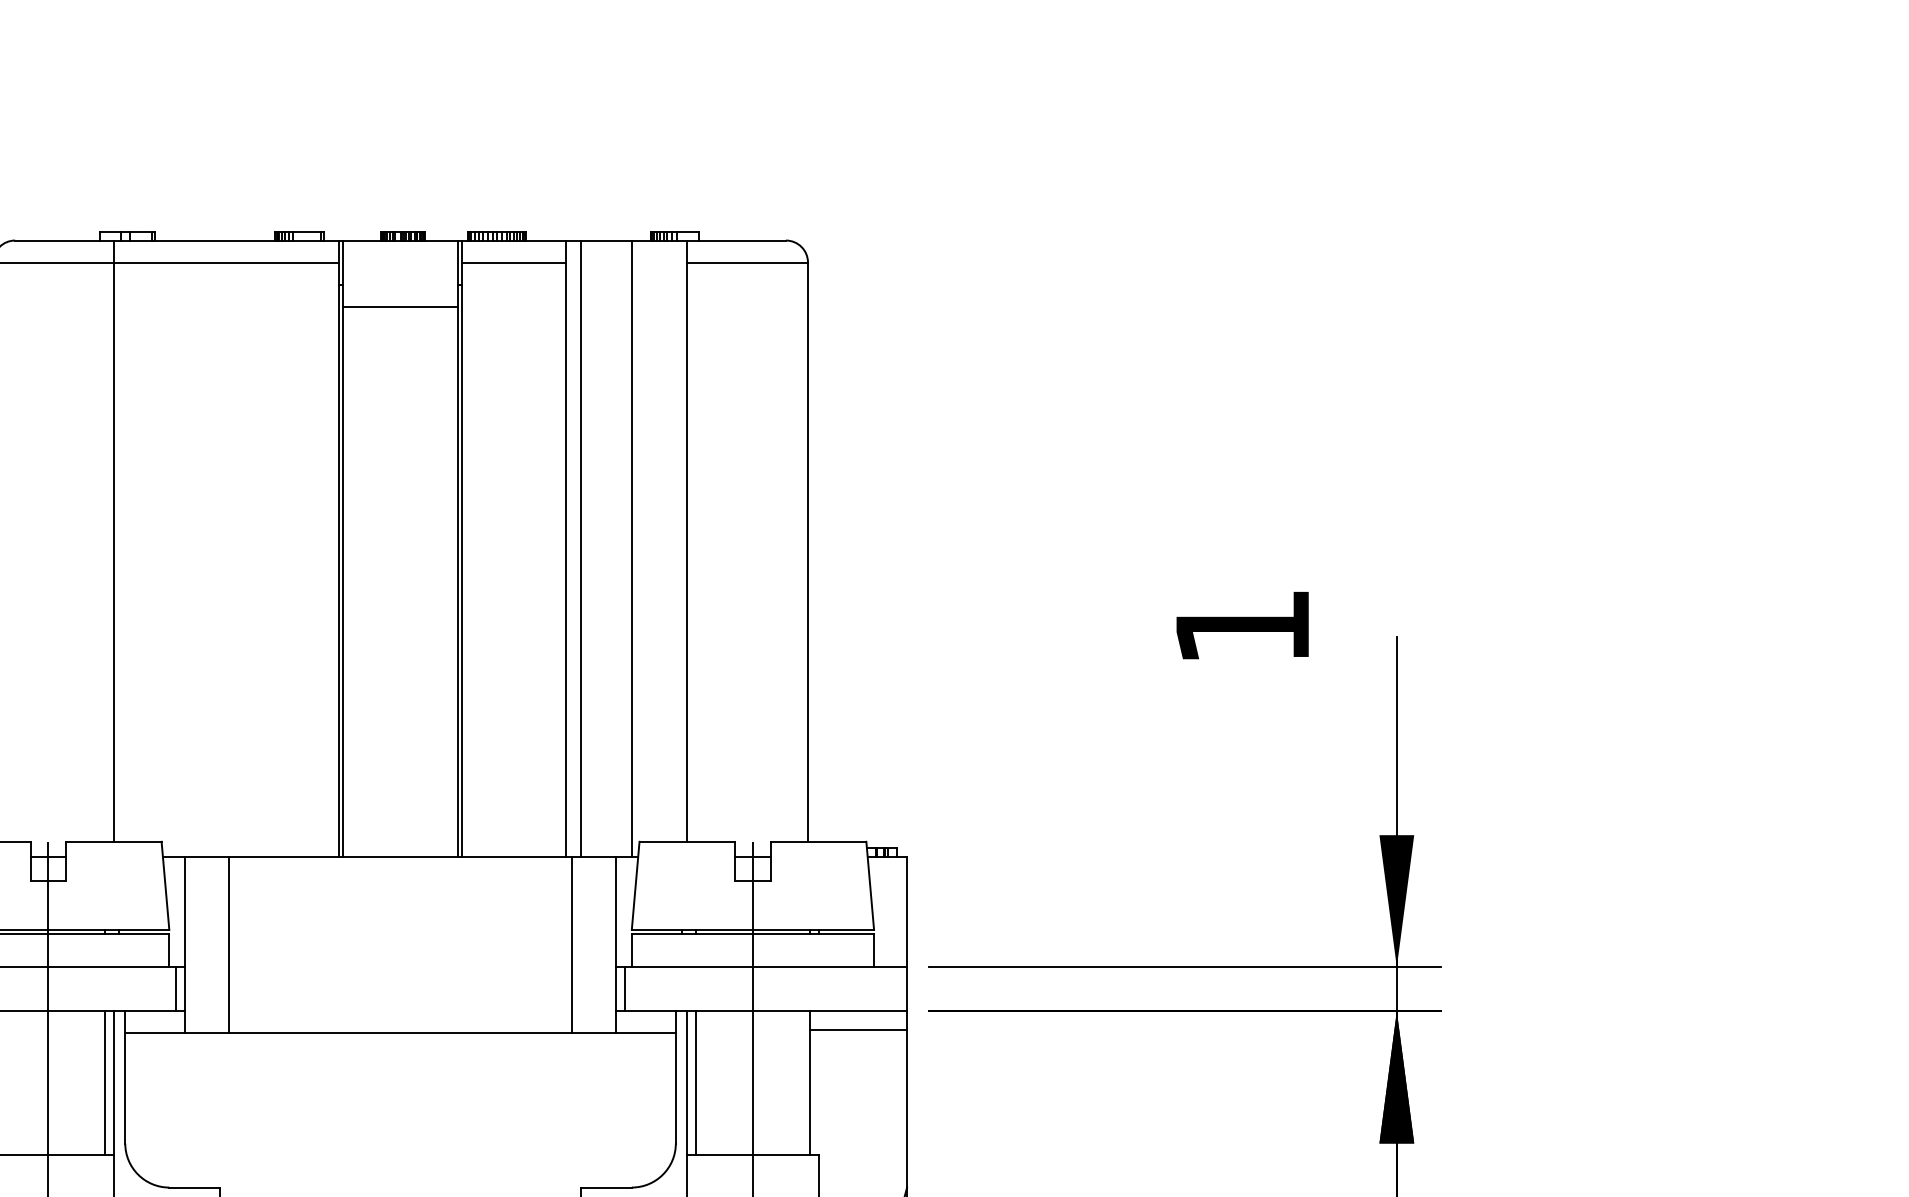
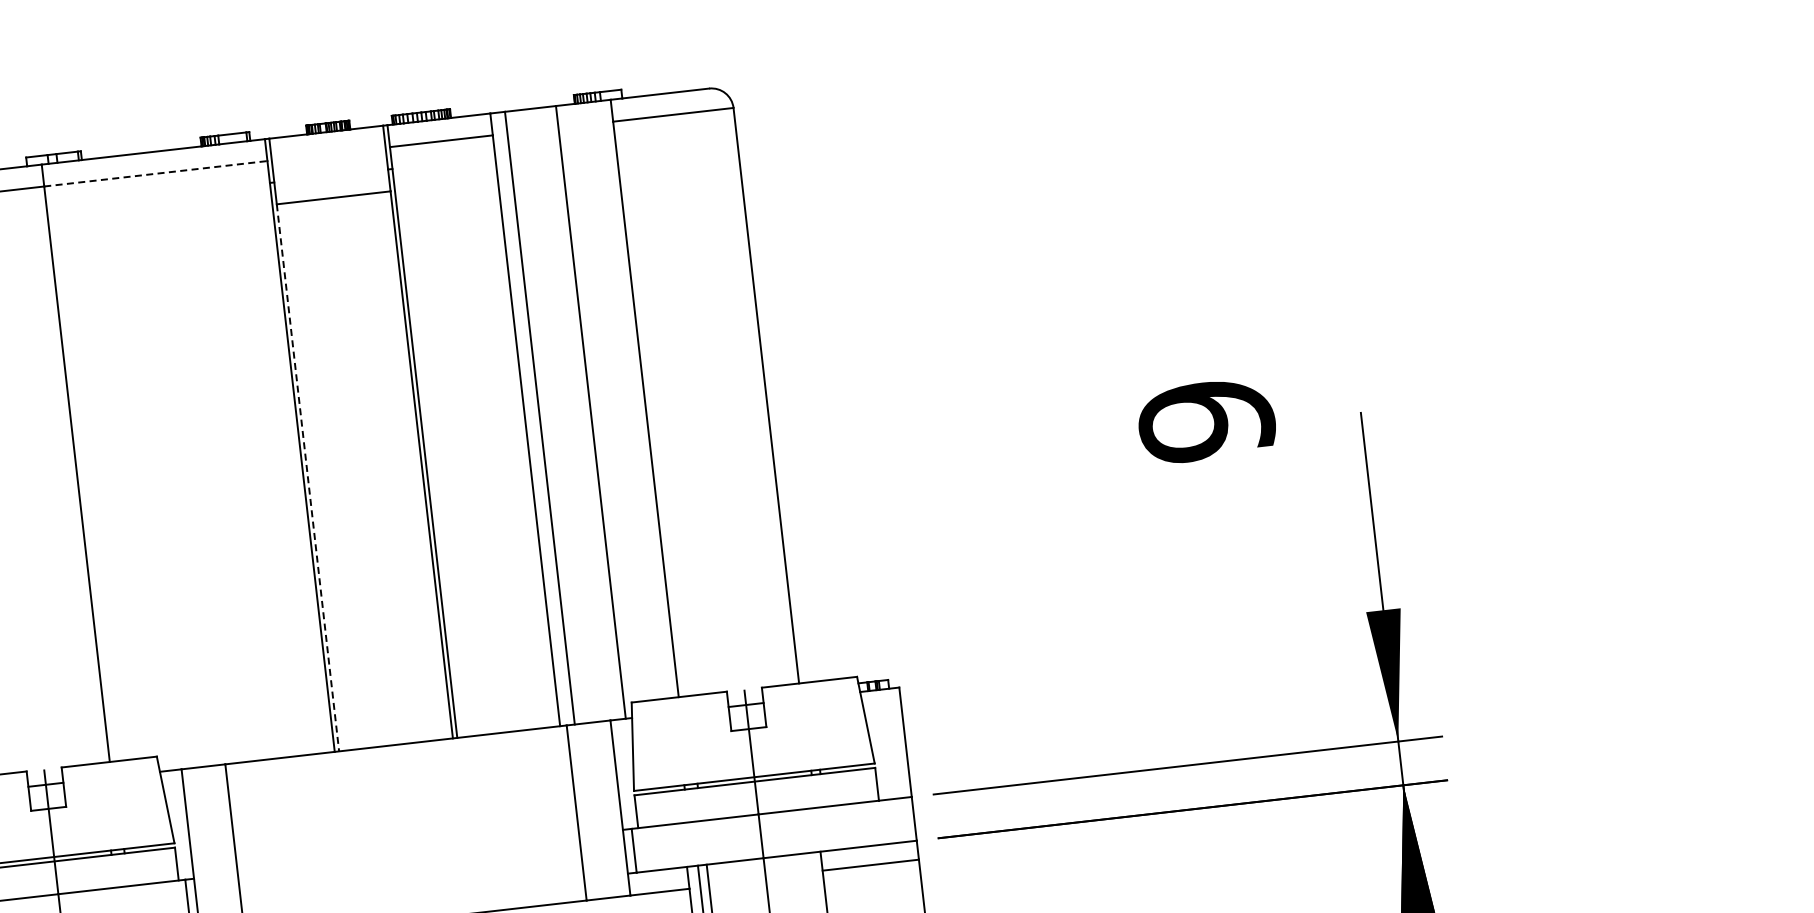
line: (227, 262) -> (156, 173), solid -> dashed
line: (343, 582) -> (308, 478), solid -> dashed
text: (1242, 627) -> (1206, 421), 1 -> 9

